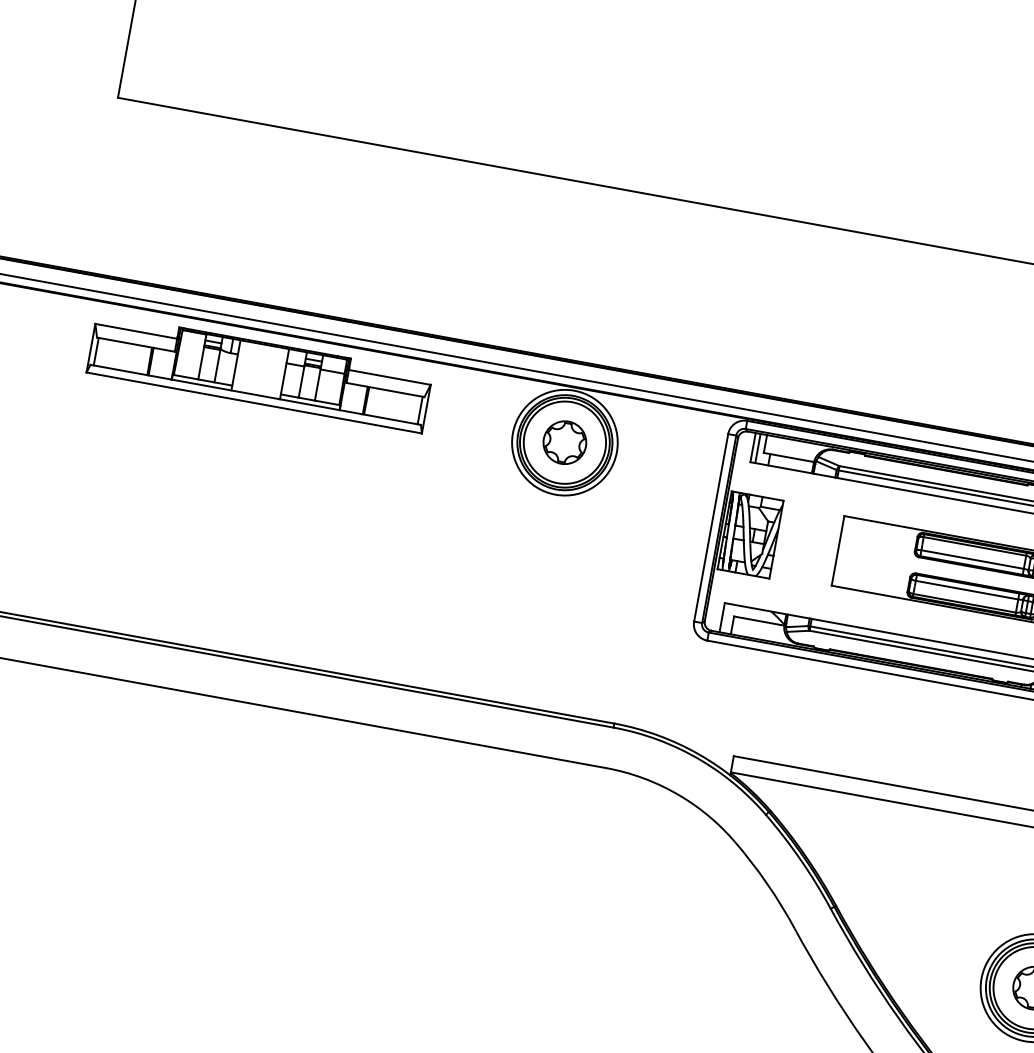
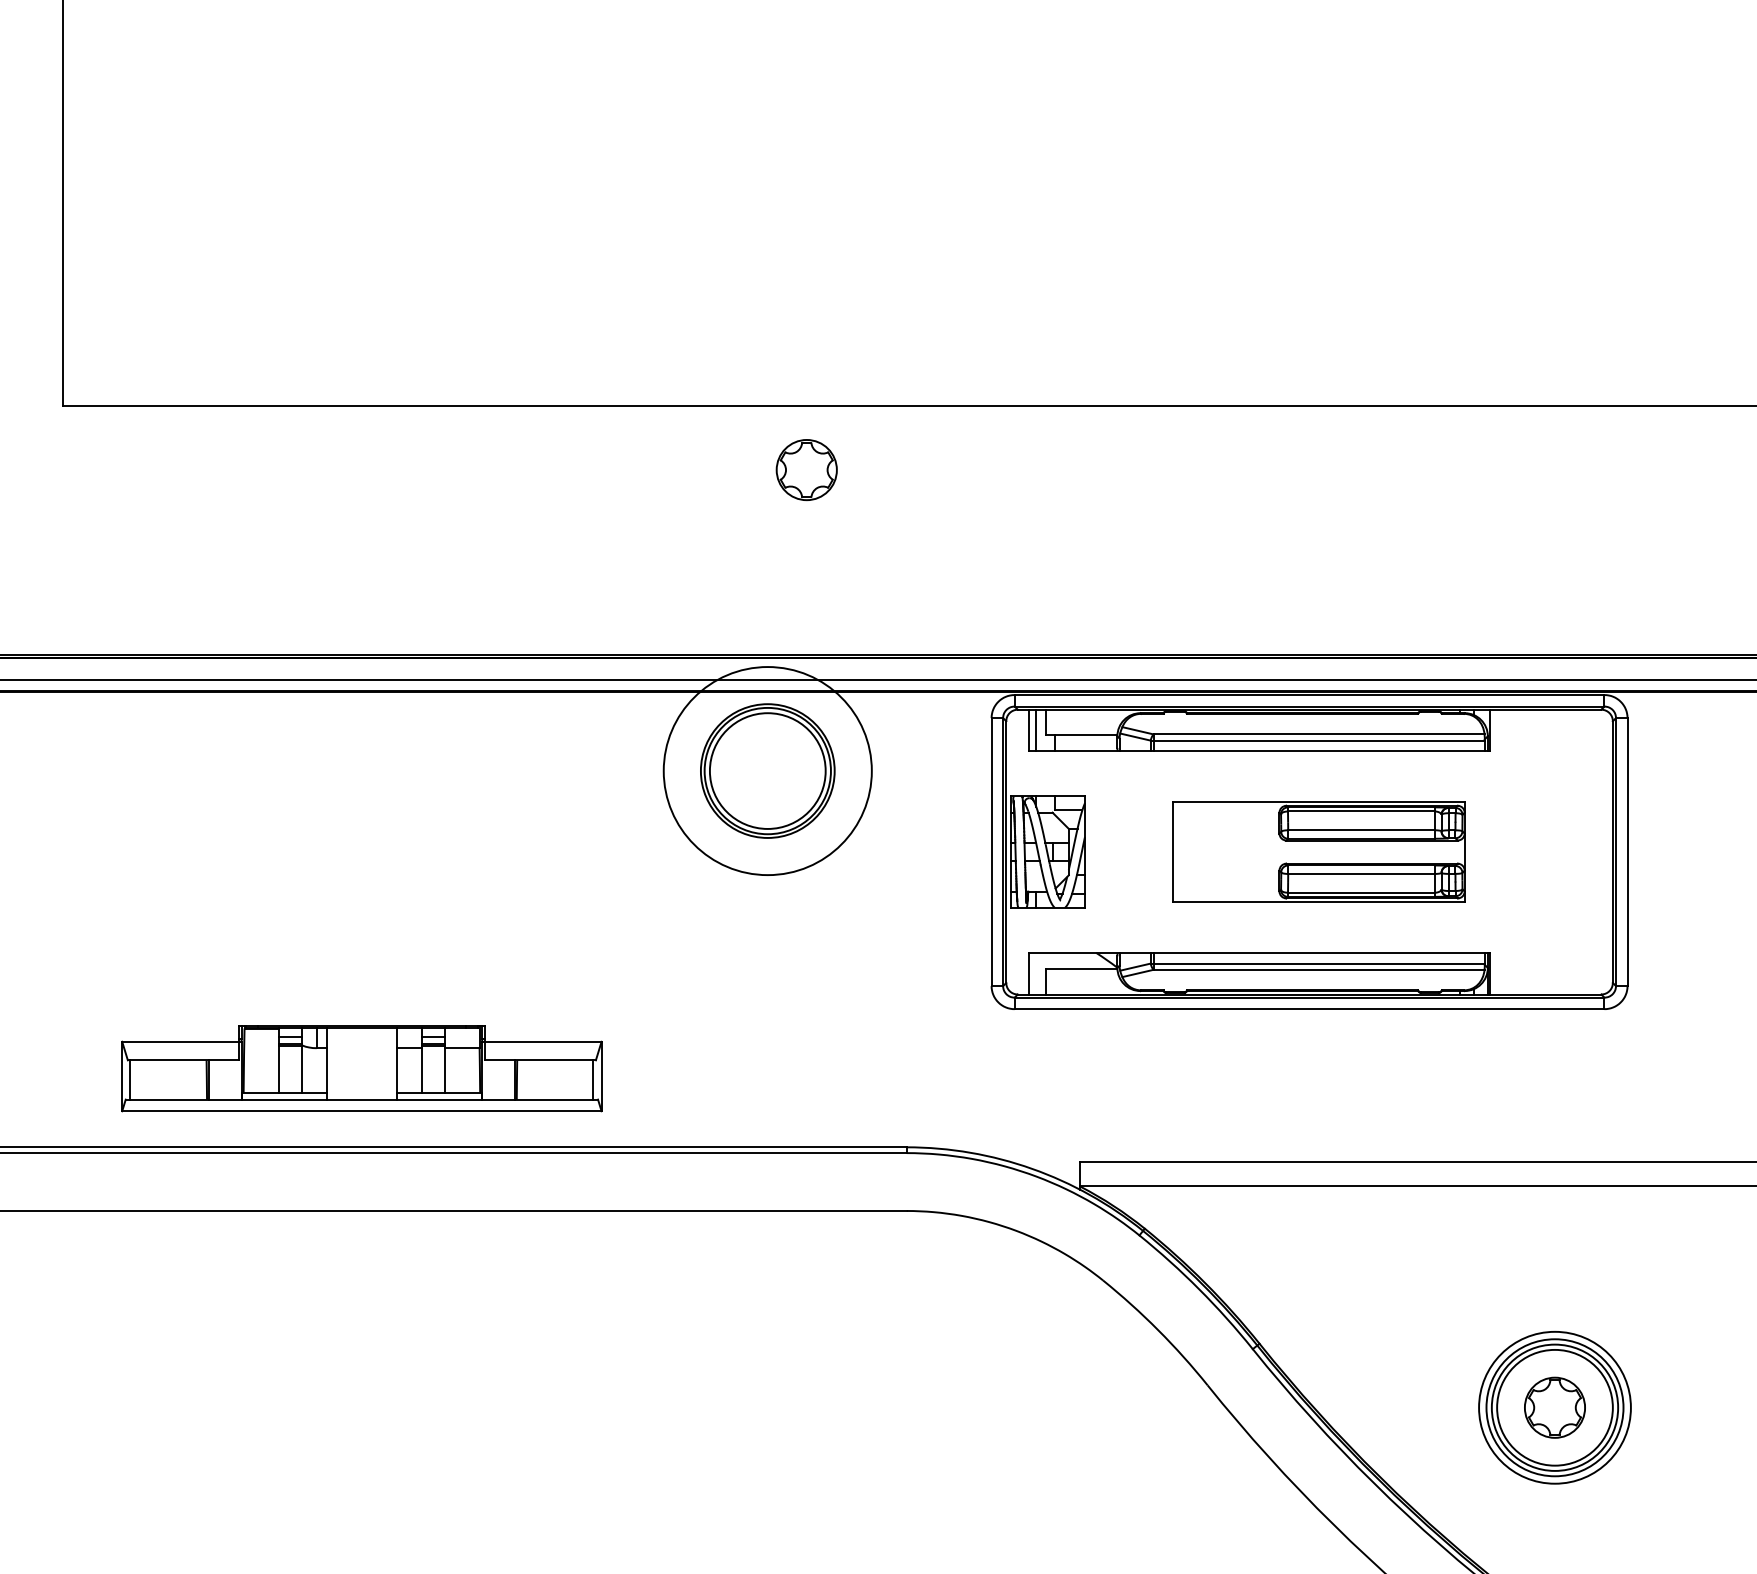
part: (259, 373) -> (361, 1068), moved
circle: (564, 442) -> (767, 770), size x1.4
part: (564, 442) -> (806, 470), moved

